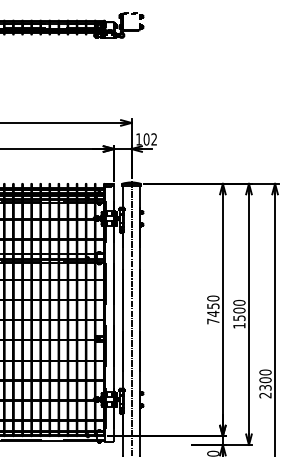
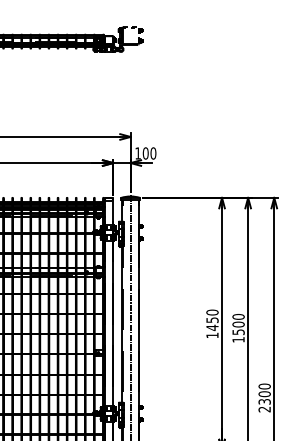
text: (154, 139) -> (153, 153), 102 -> 100
text: (213, 321) -> (212, 335), 7450 -> 1450

